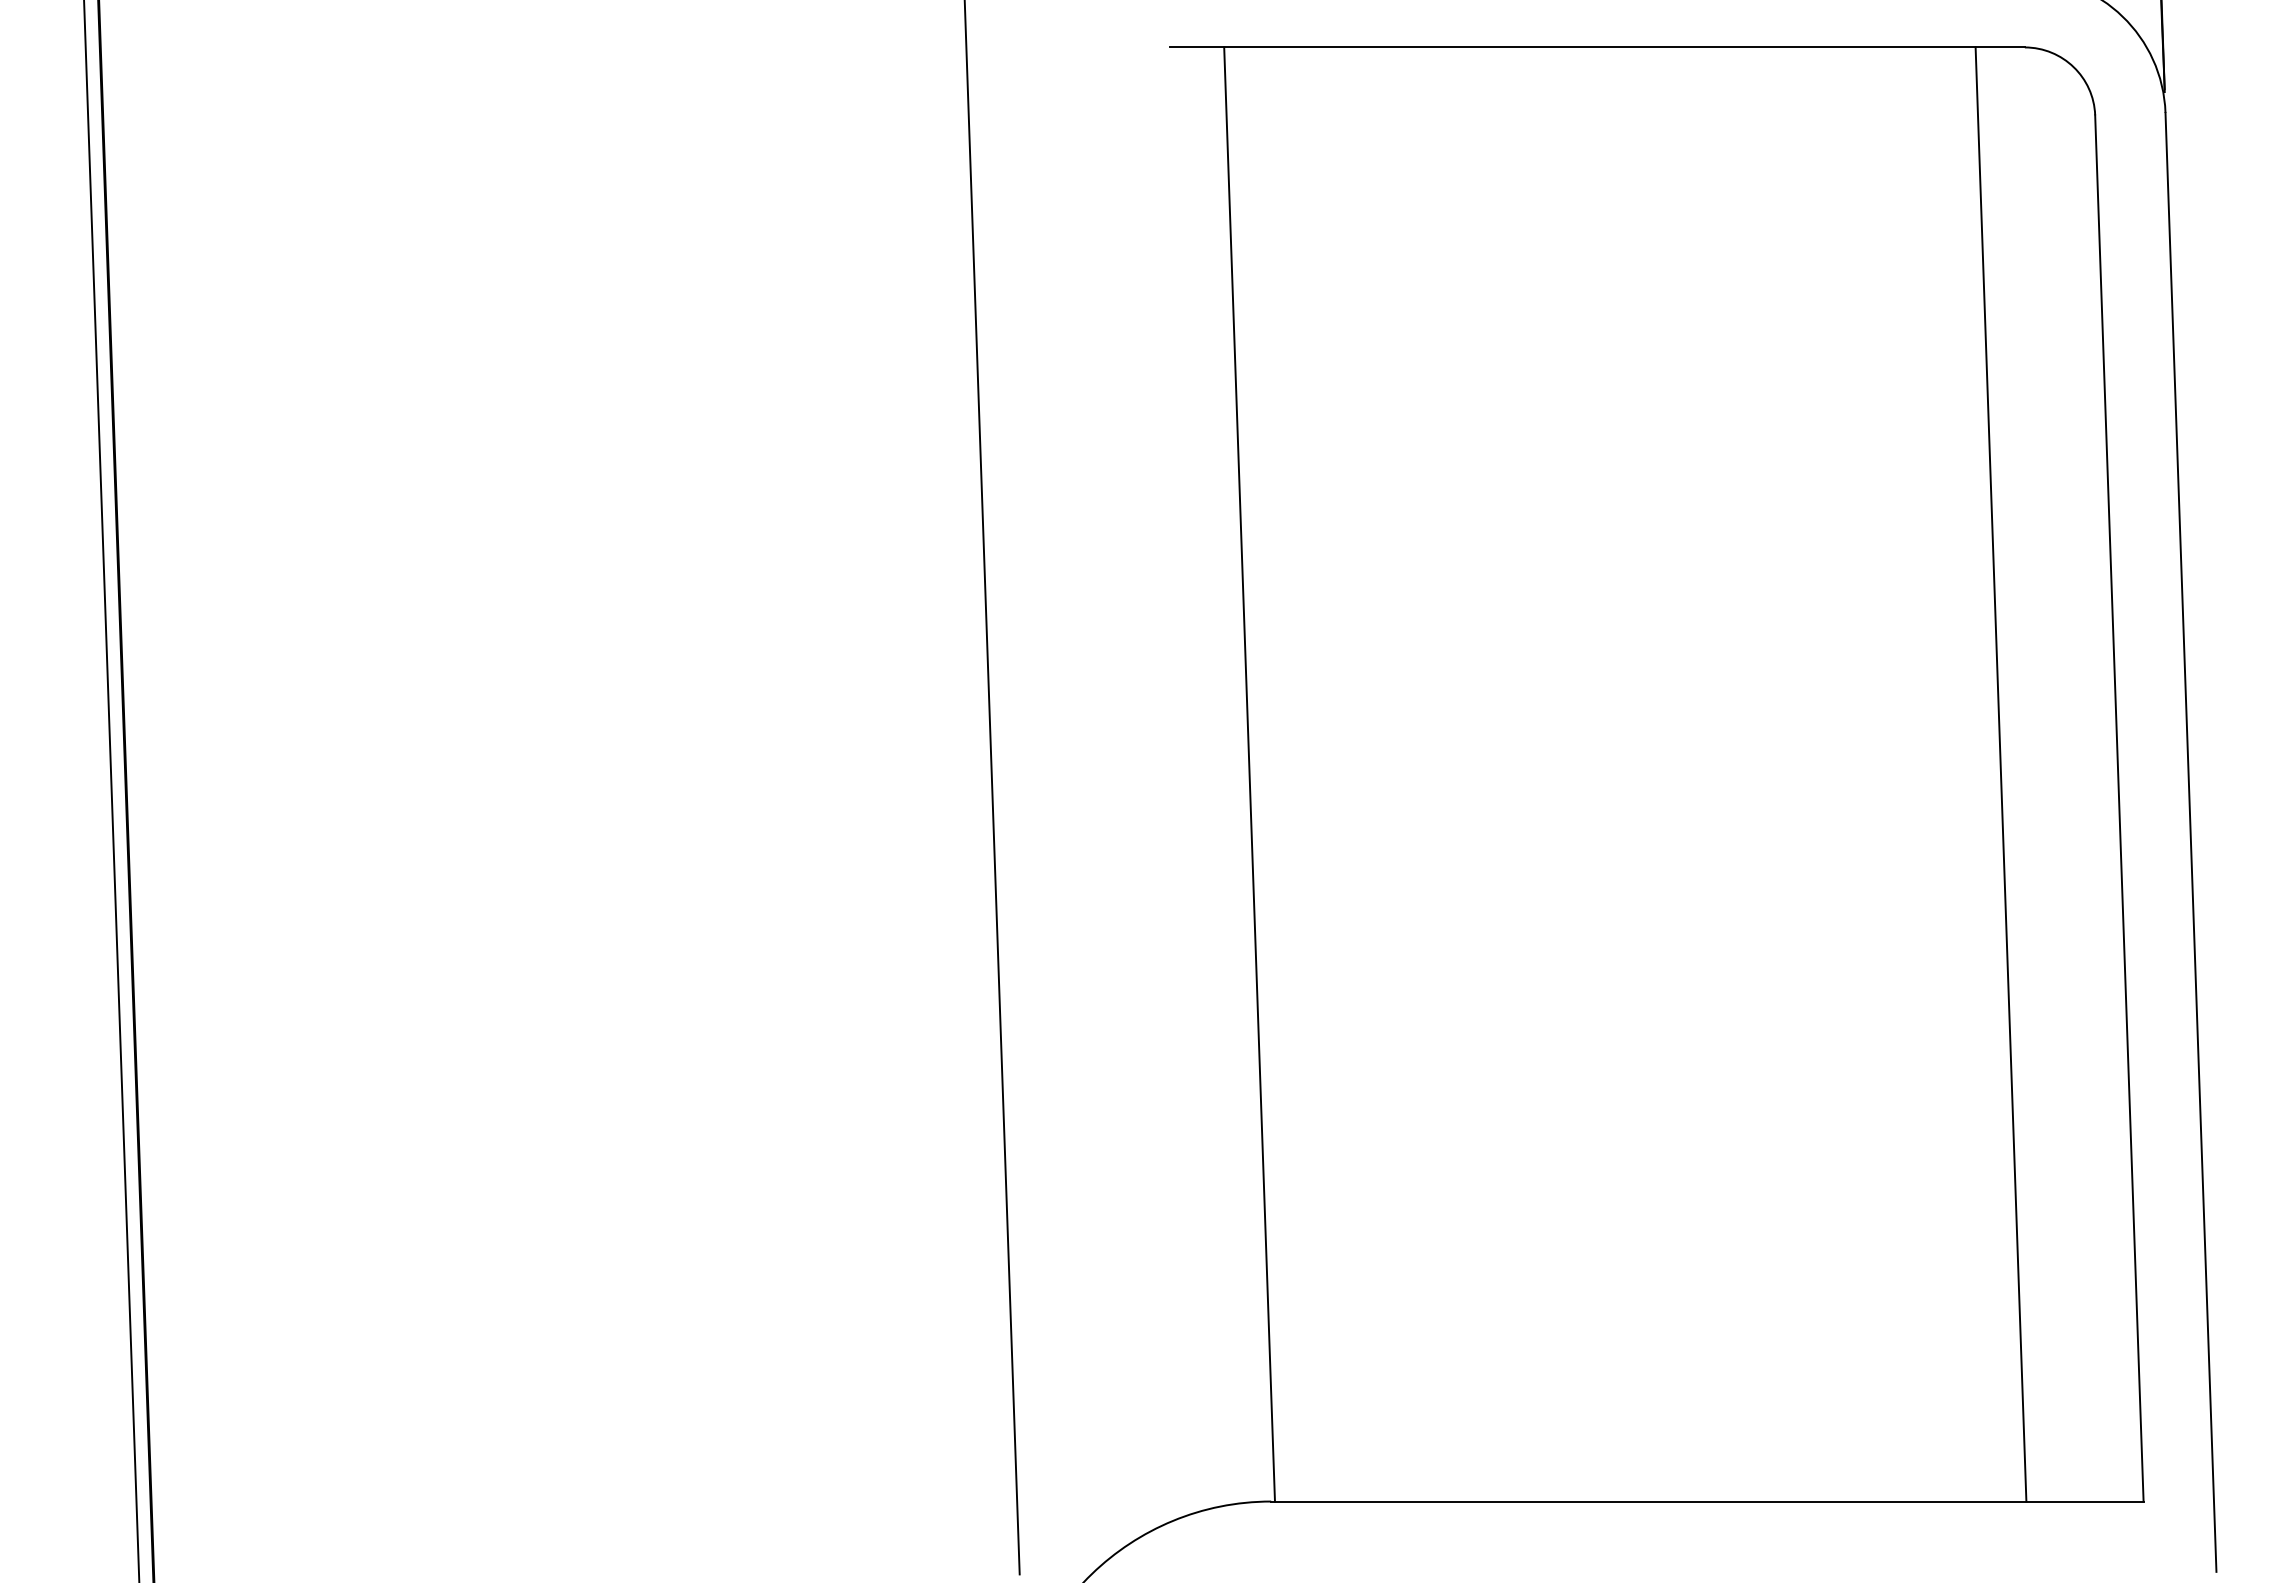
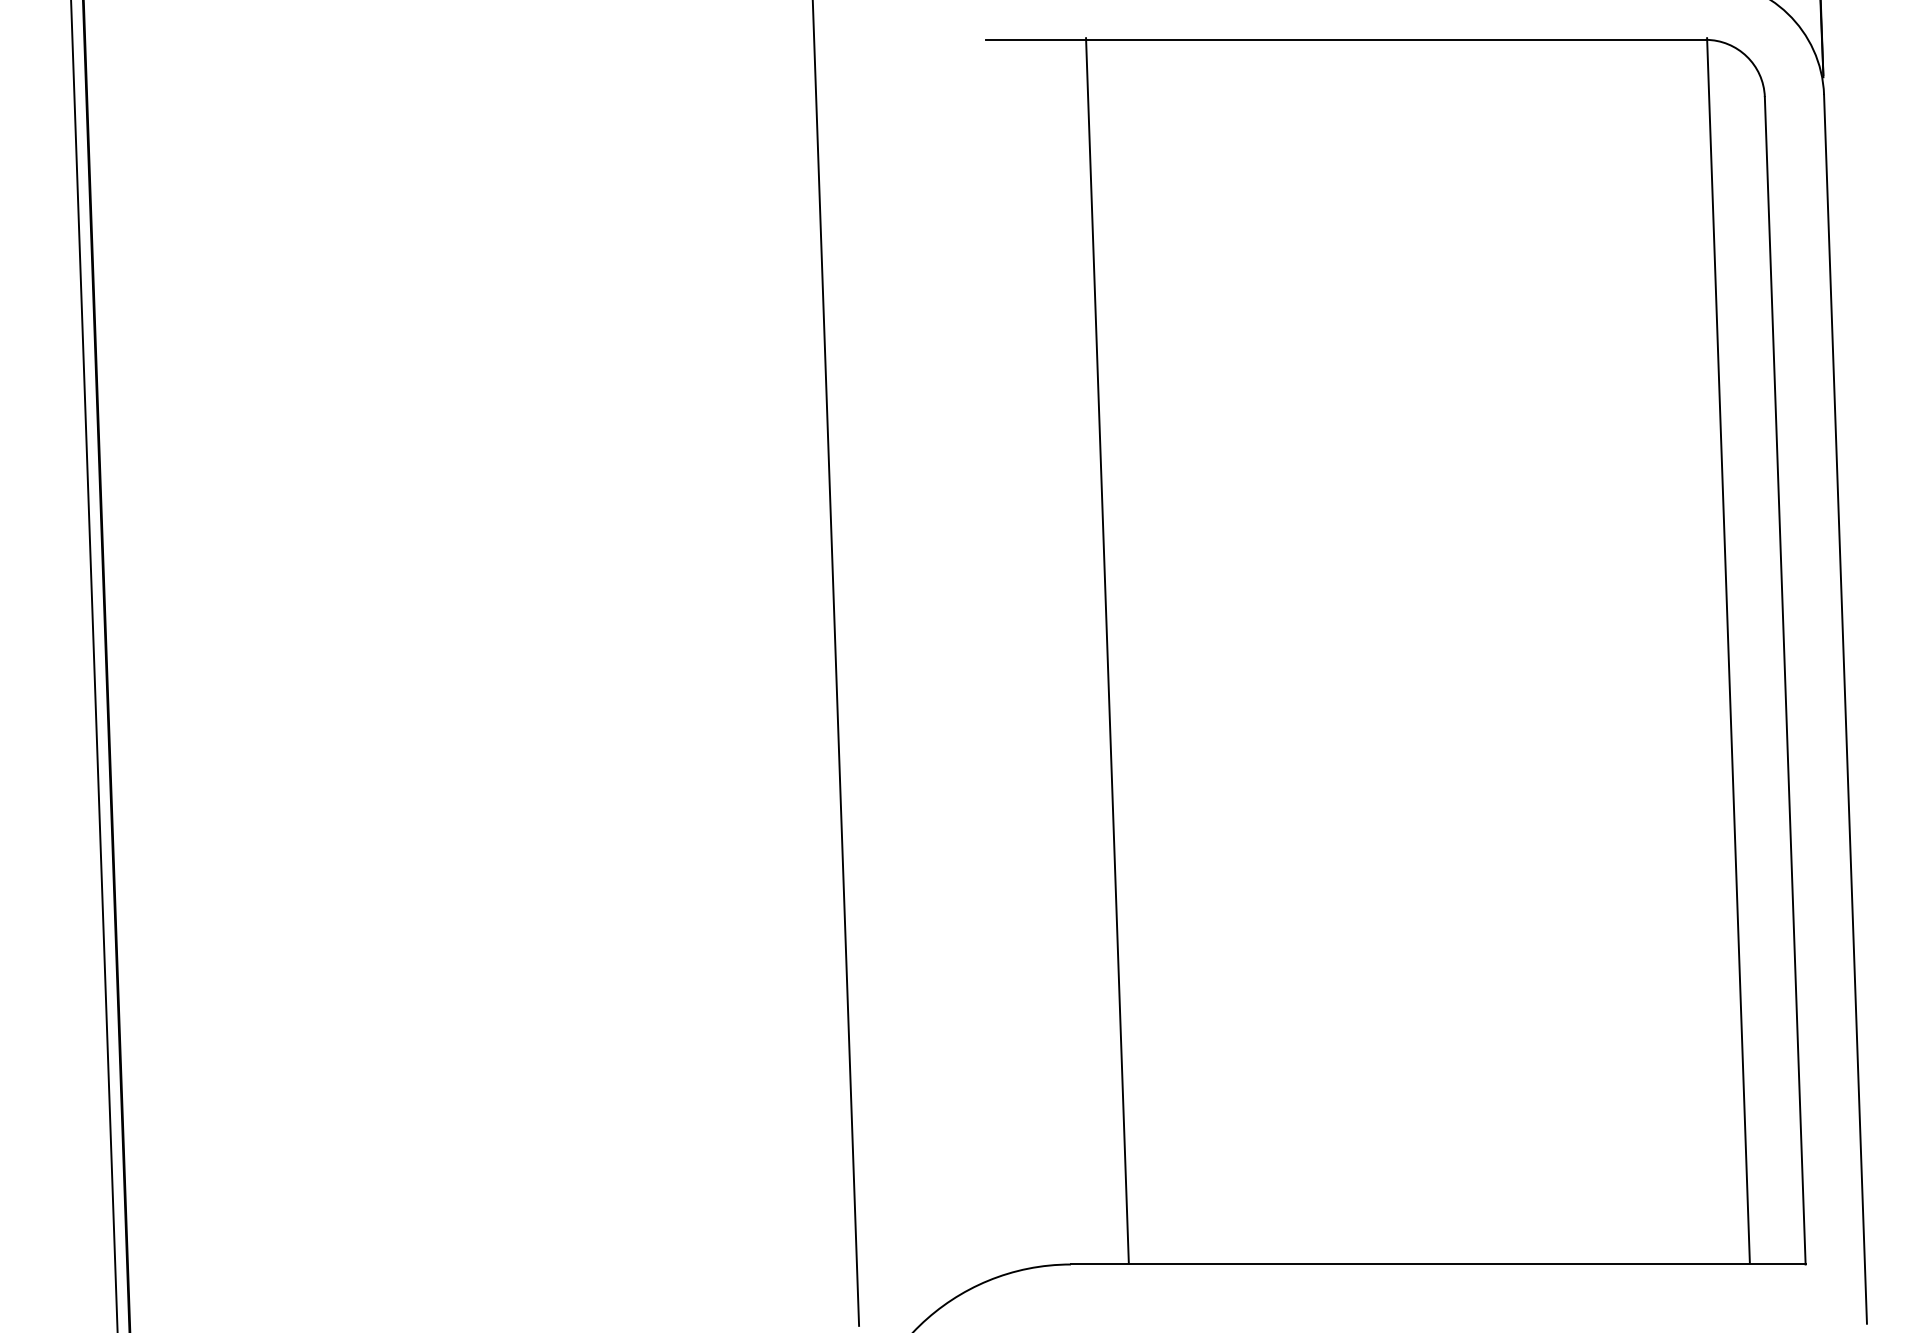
line: (1249, 774) -> (1107, 650), moved
line: (2000, 774) -> (1728, 650), moved

